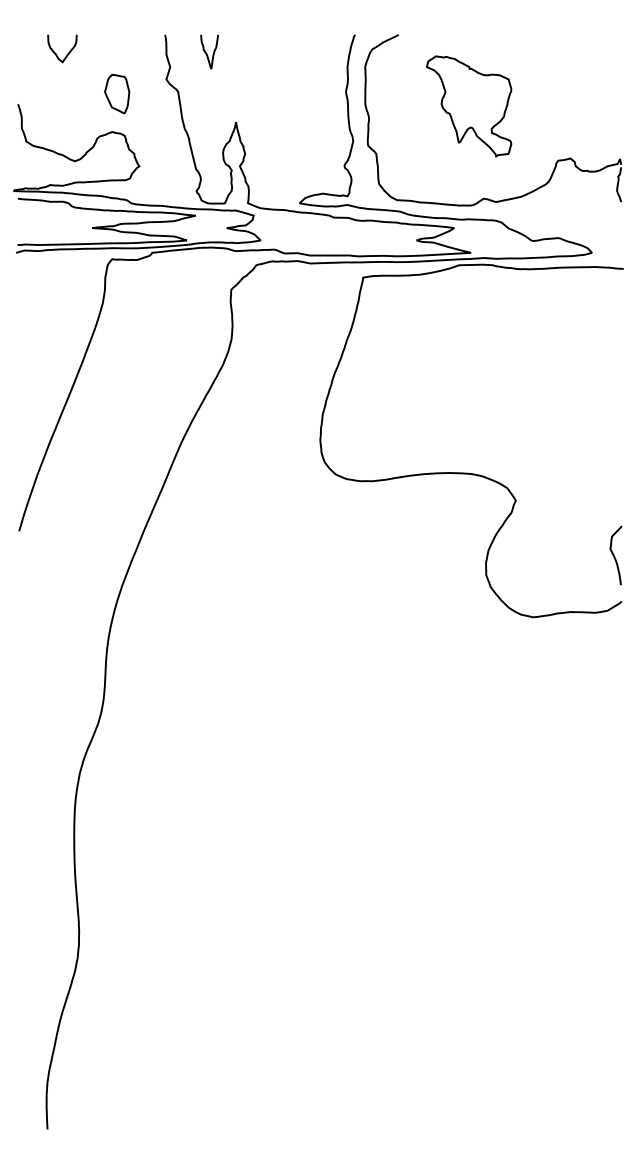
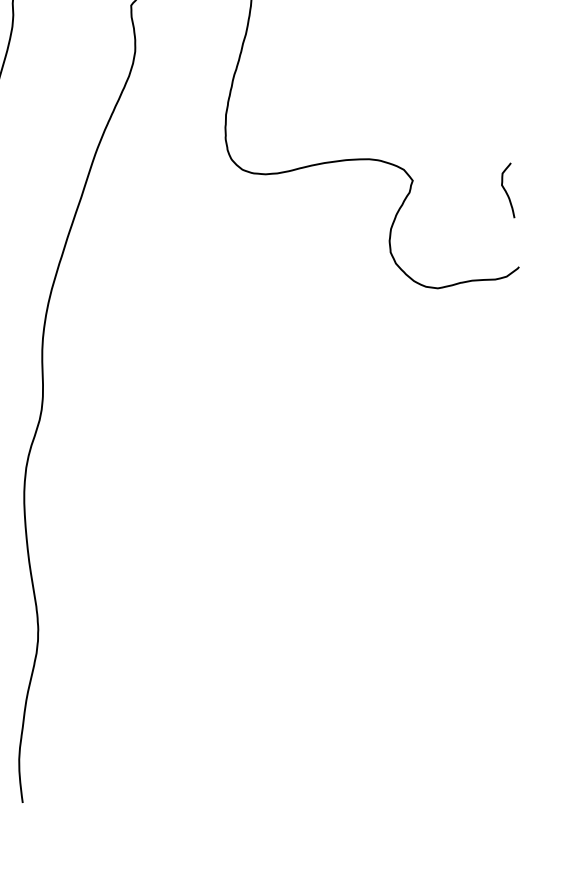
curve: (614, 555) -> (506, 190), moved

